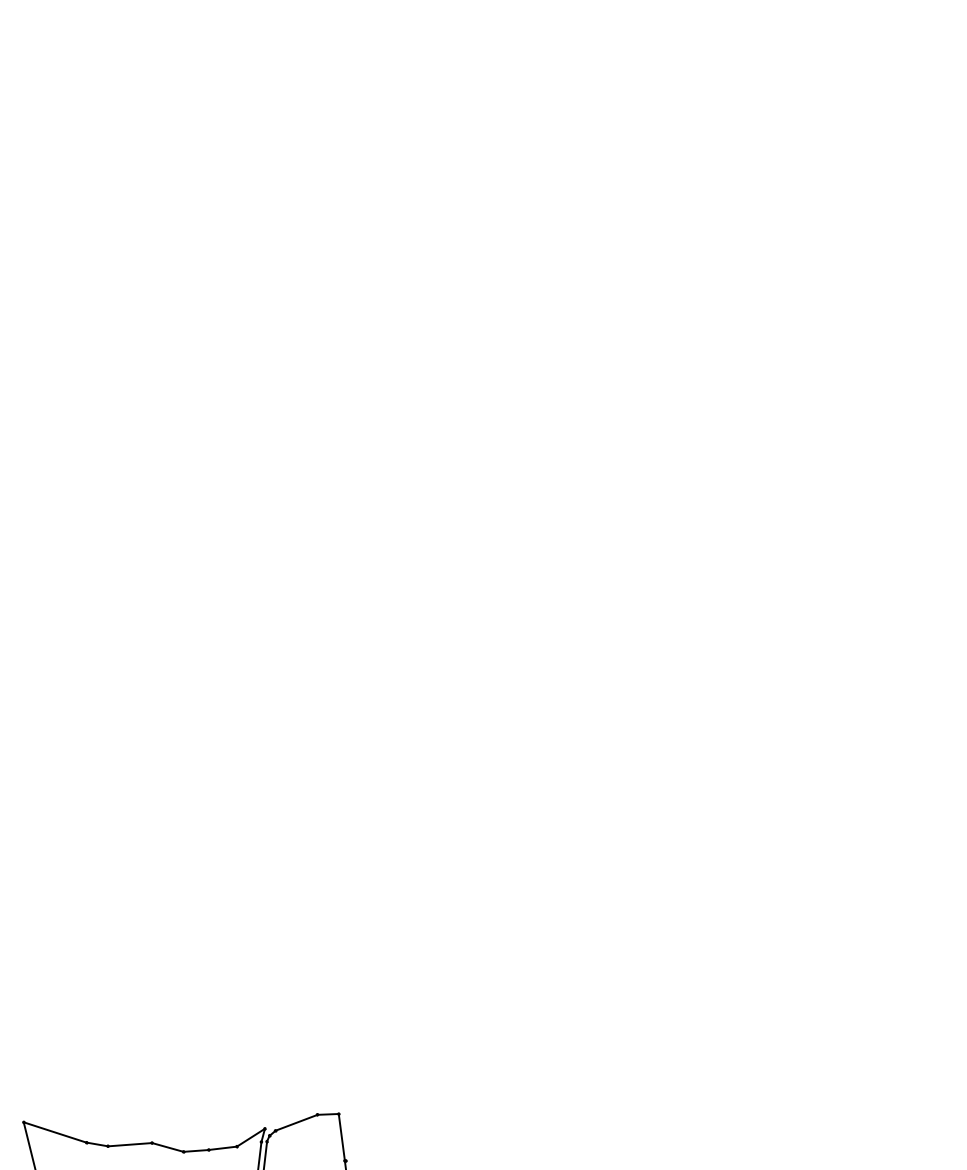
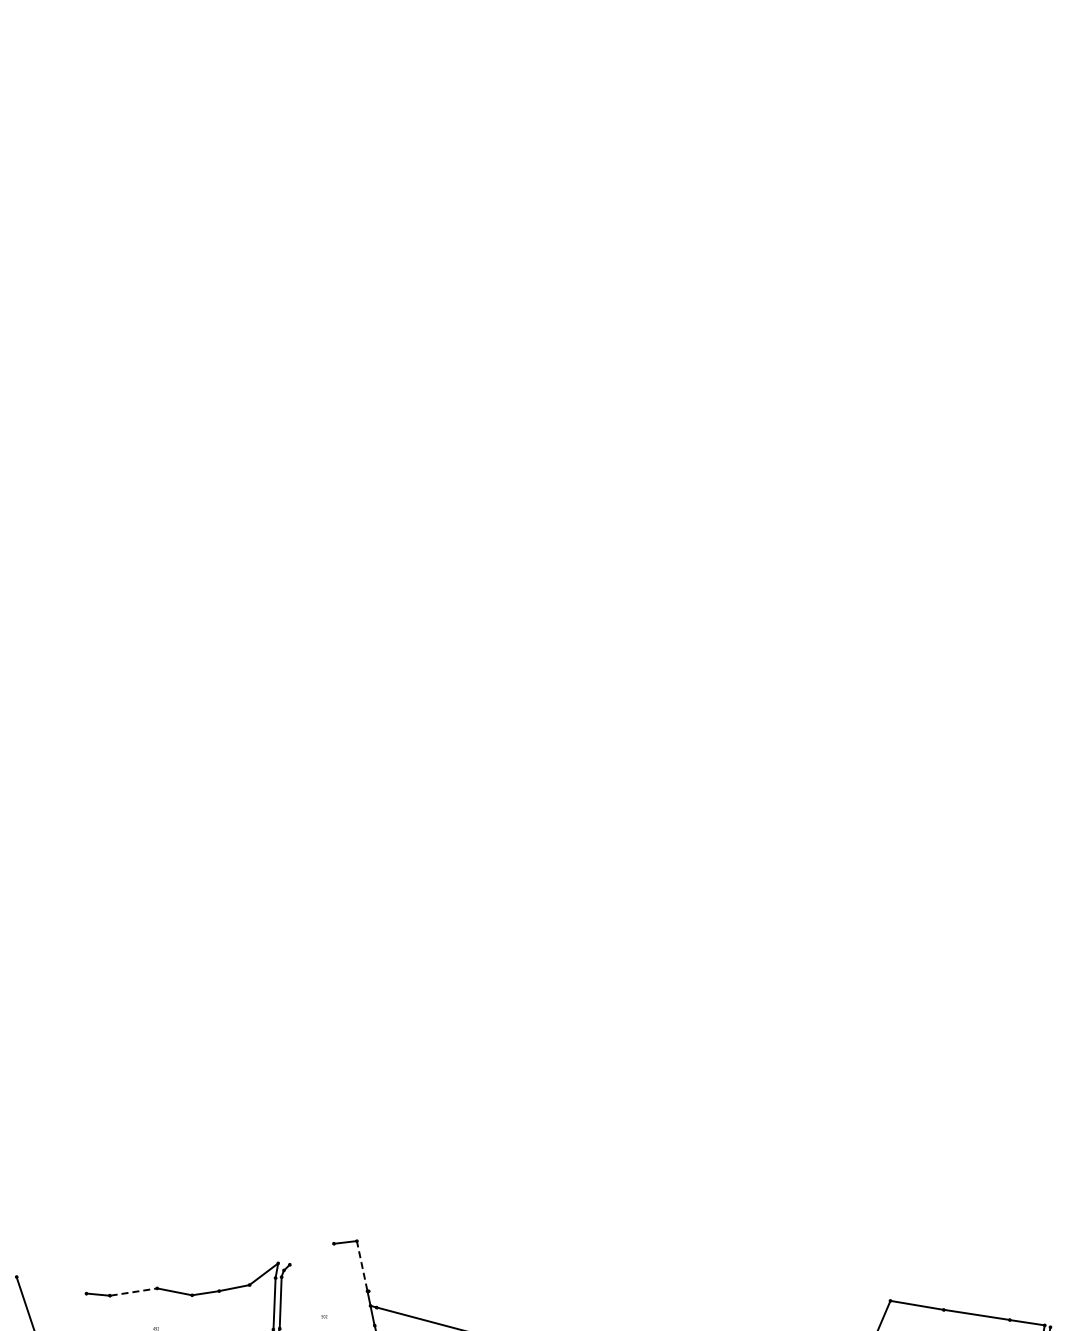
line: (296, 1123) -> (311, 1254), removed
line: (55, 1132) -> (51, 1285), removed
line: (342, 1137) -> (362, 1266), solid -> dashed
line: (130, 1145) -> (134, 1292), solid -> dashed

